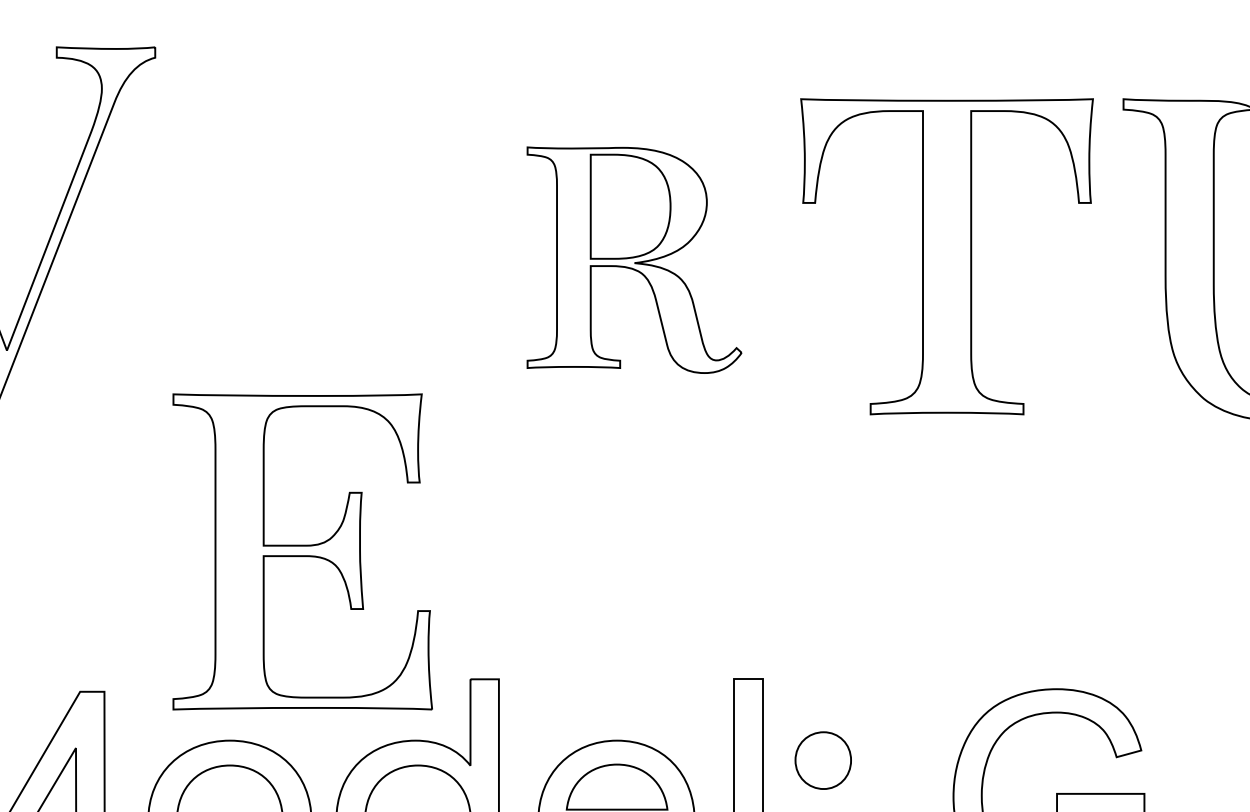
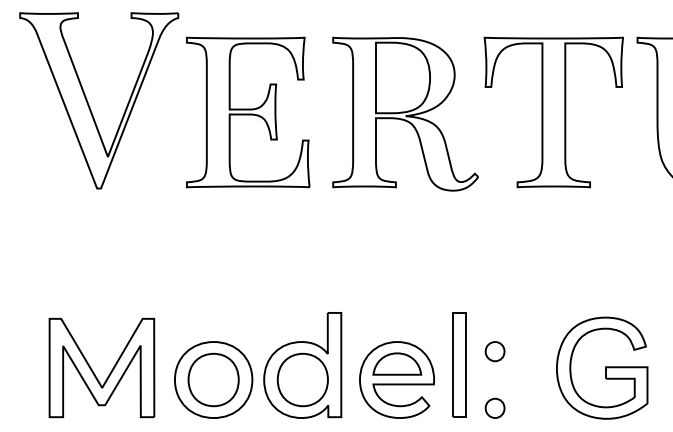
part: (634, 258) -> (405, 113), size x1.43
part: (303, 551) -> (248, 112), moved
part: (821, 760) -> (494, 351), size x0.71

